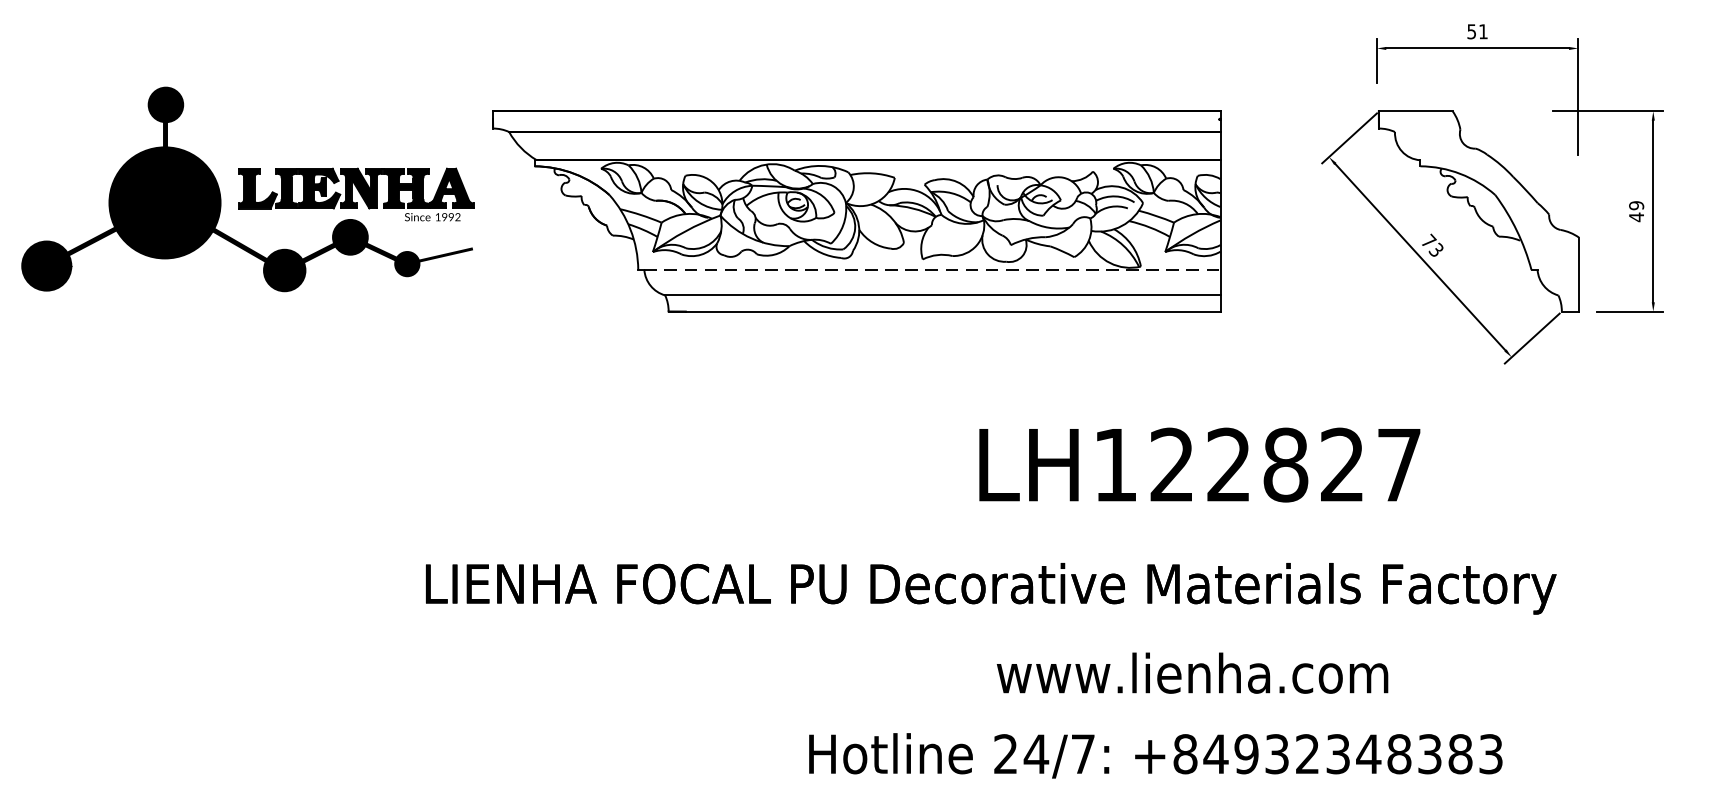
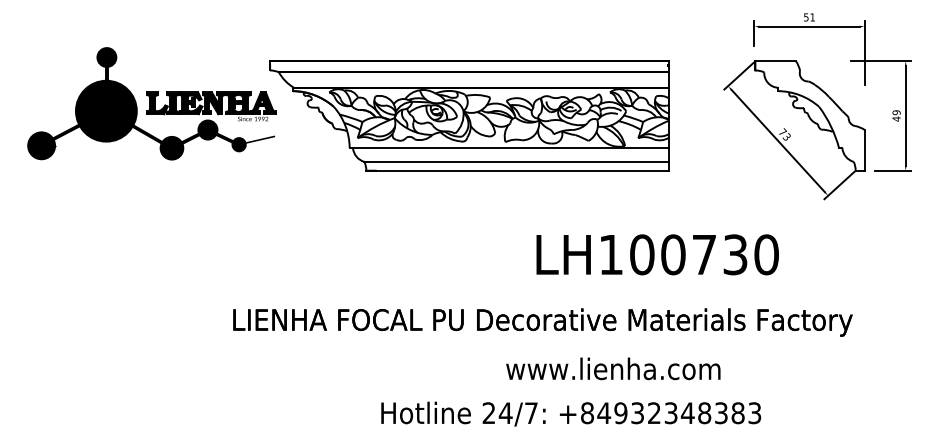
part: (247, 188) -> (151, 103), moved
line: (931, 269) -> (510, 147), dashed -> solid
text: (1285, 464) -> (704, 254), LH122827 -> LH100730
text: (1192, 672) -> (613, 368), moved
text: (1156, 754) -> (571, 413), moved

